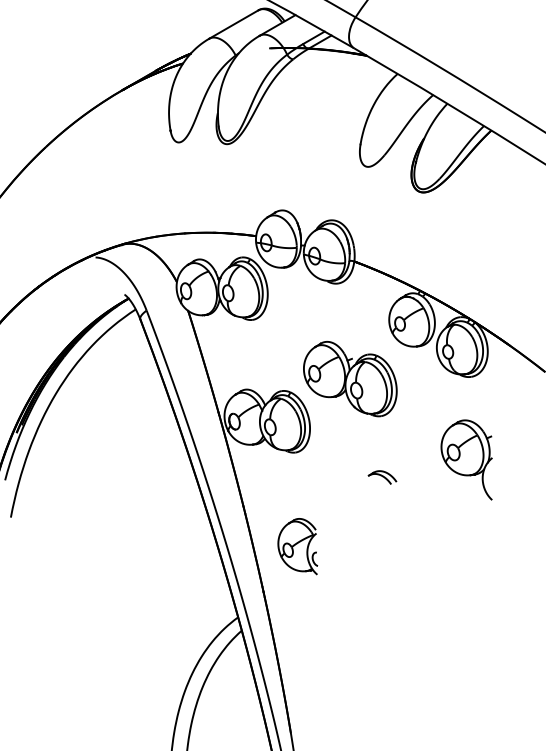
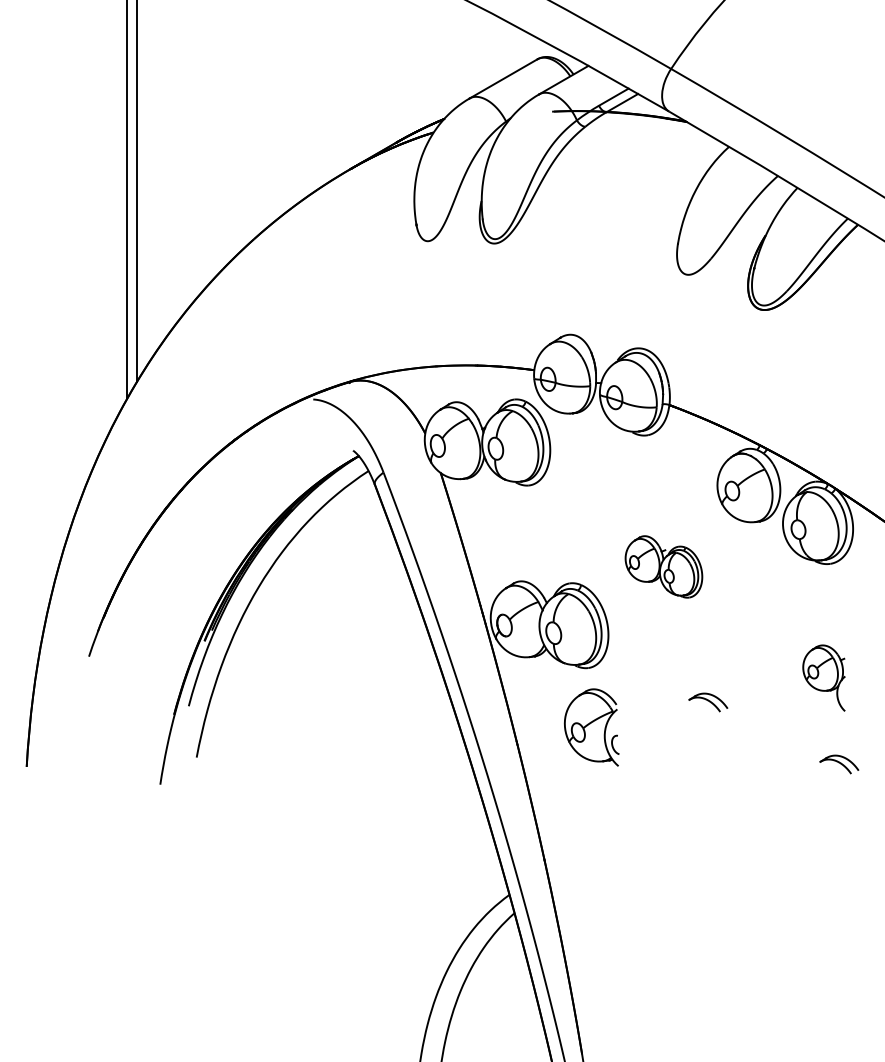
part: (350, 378) -> (663, 566), size x0.6
part: (466, 459) -> (823, 677), size x0.6
part: (477, 522) -> (839, 764), added
part: (297, 546) -> (591, 727), moved

